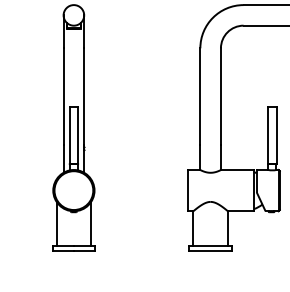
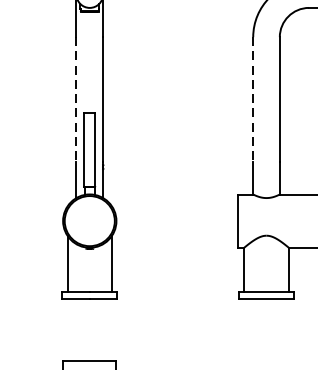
line: (63, 97) -> (76, 100), solid -> dashed
line: (200, 97) -> (253, 100), solid -> dashed

